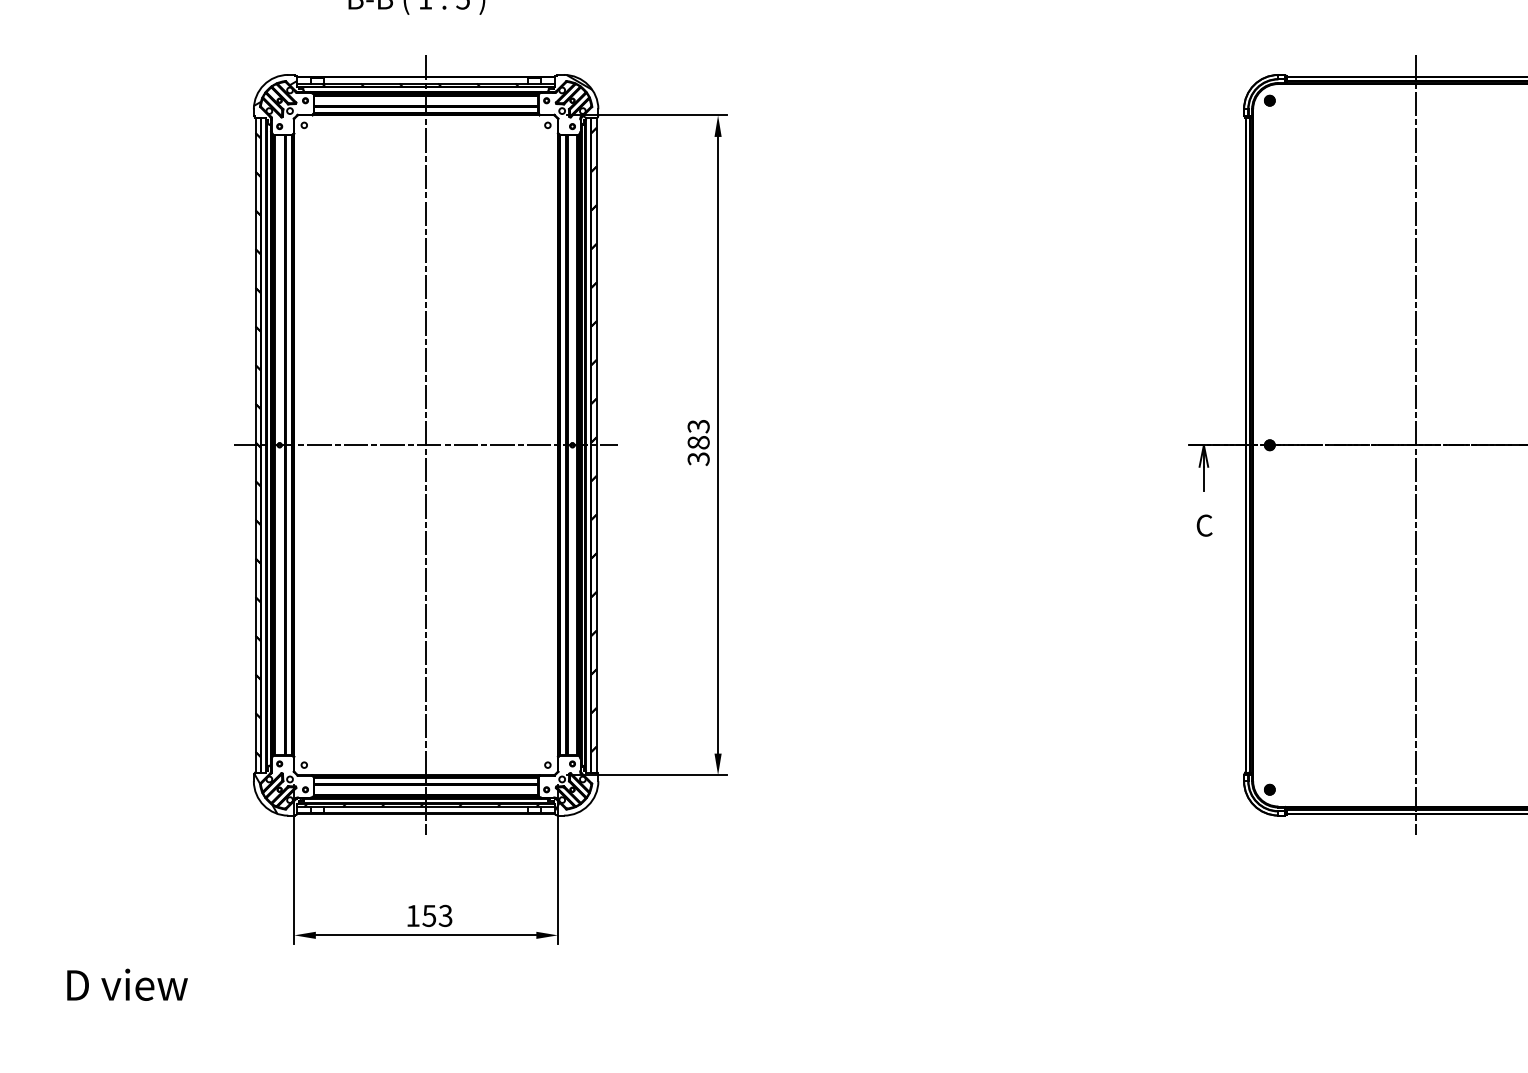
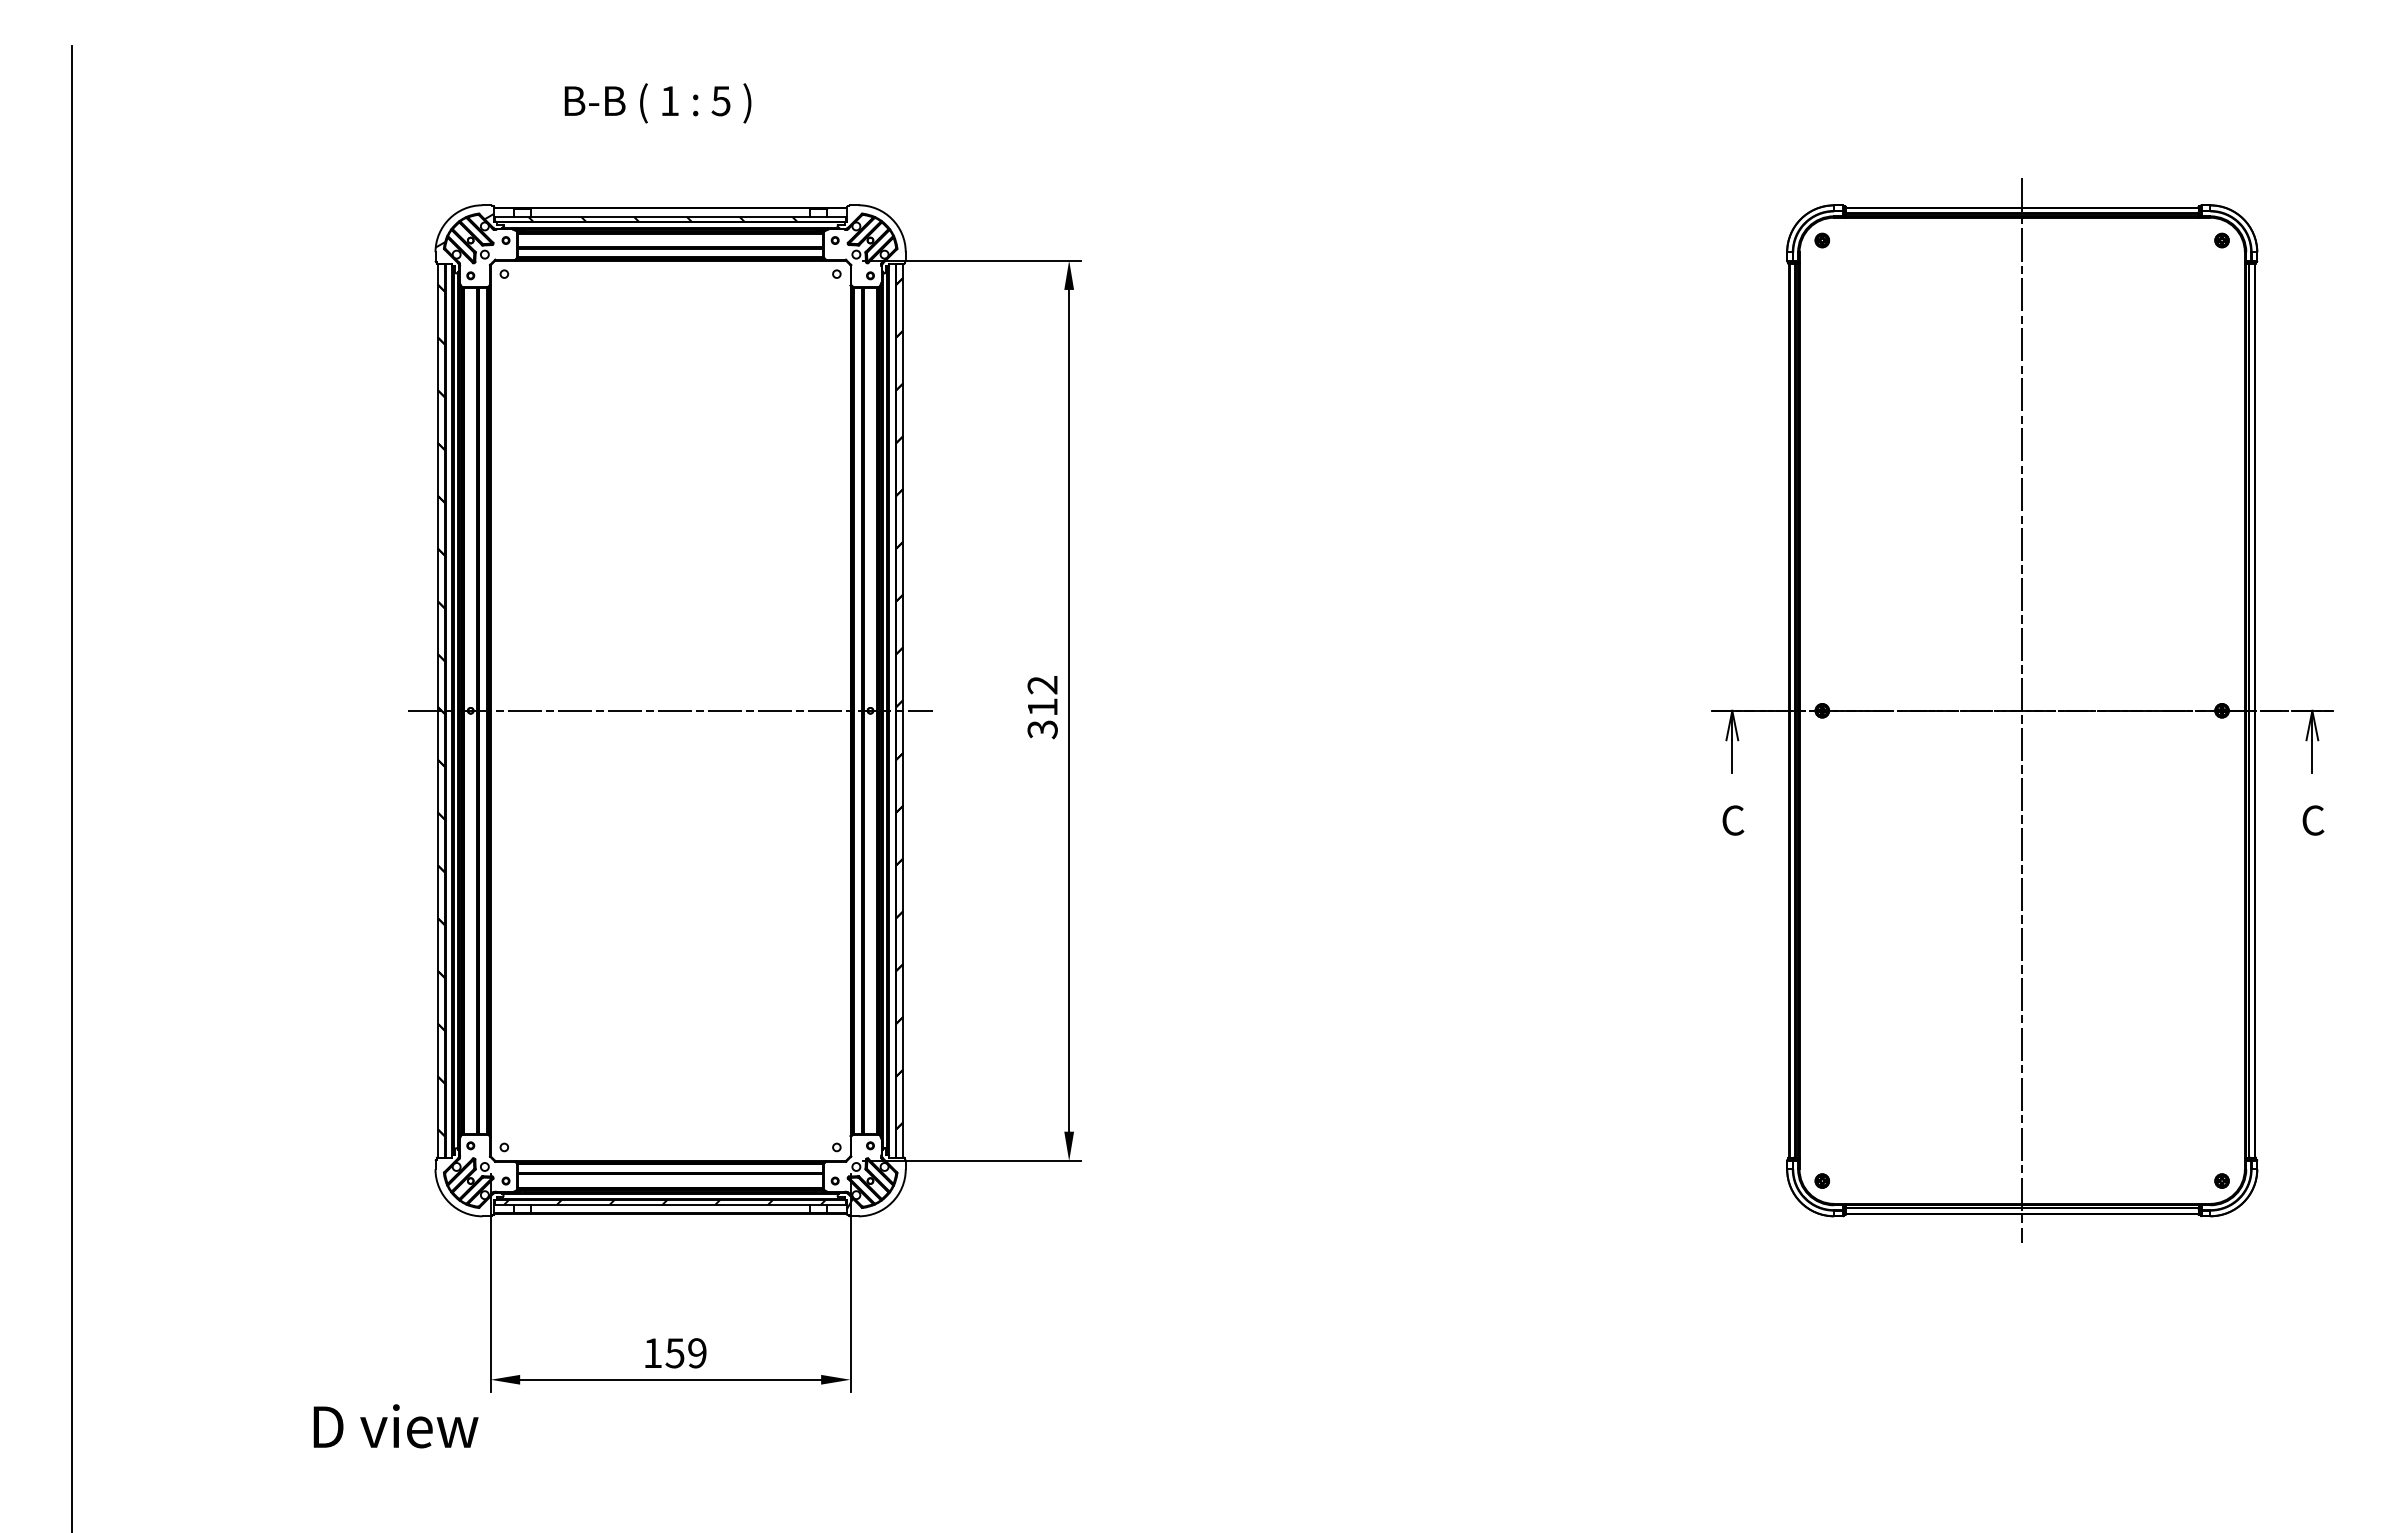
hatch: (579, 96) -> (879, 234), removed
text: (698, 434) -> (1042, 696), 383 -> 312
line: (426, 445) -> (670, 710), removed
hatch: (278, 793) -> (468, 1186), removed
text: (445, 916) -> (696, 1353), 153 -> 159
text: (127, 984) -> (395, 1426), moved

